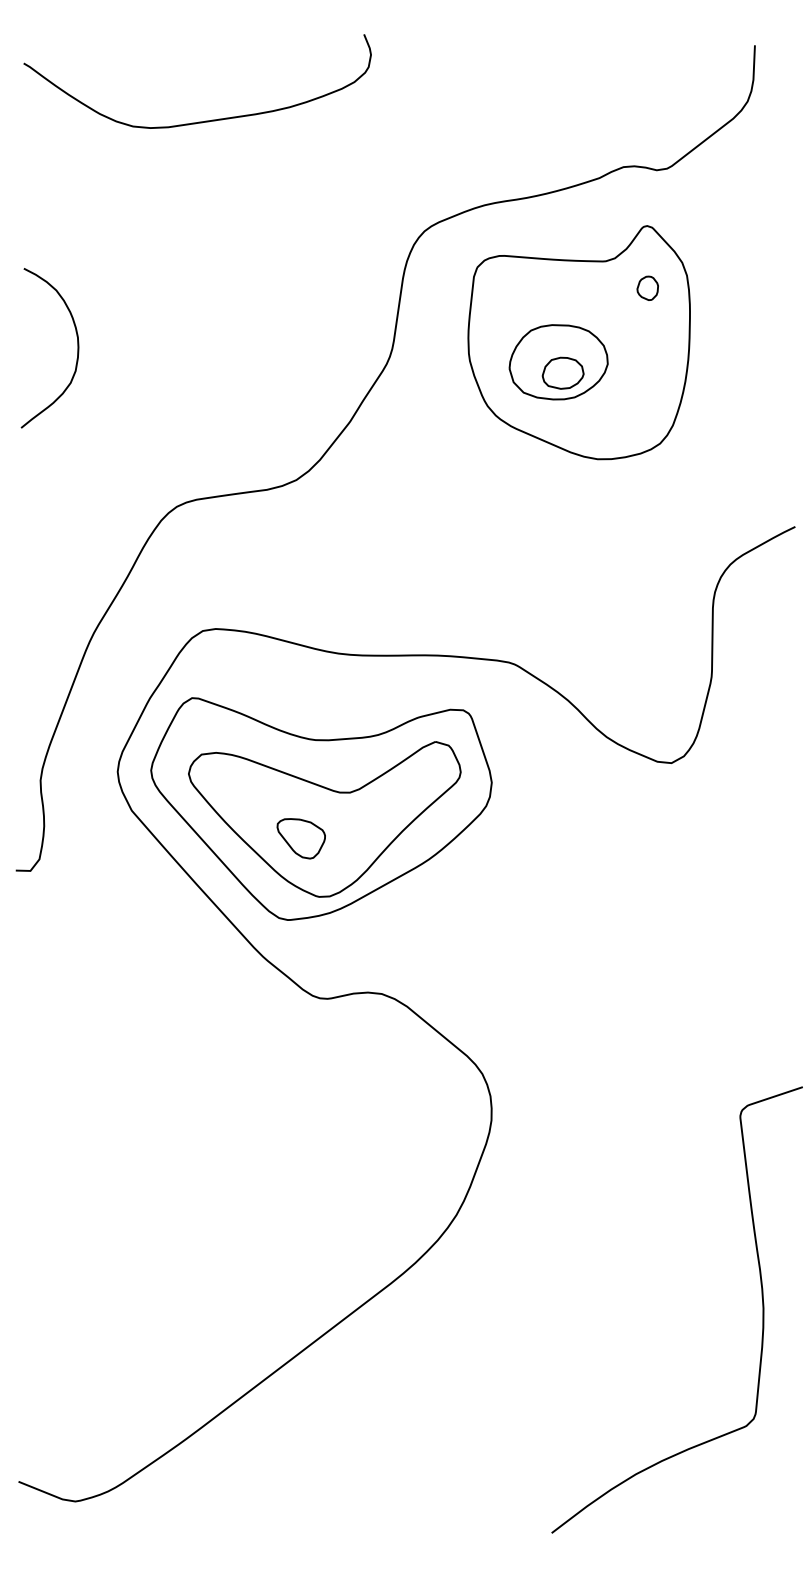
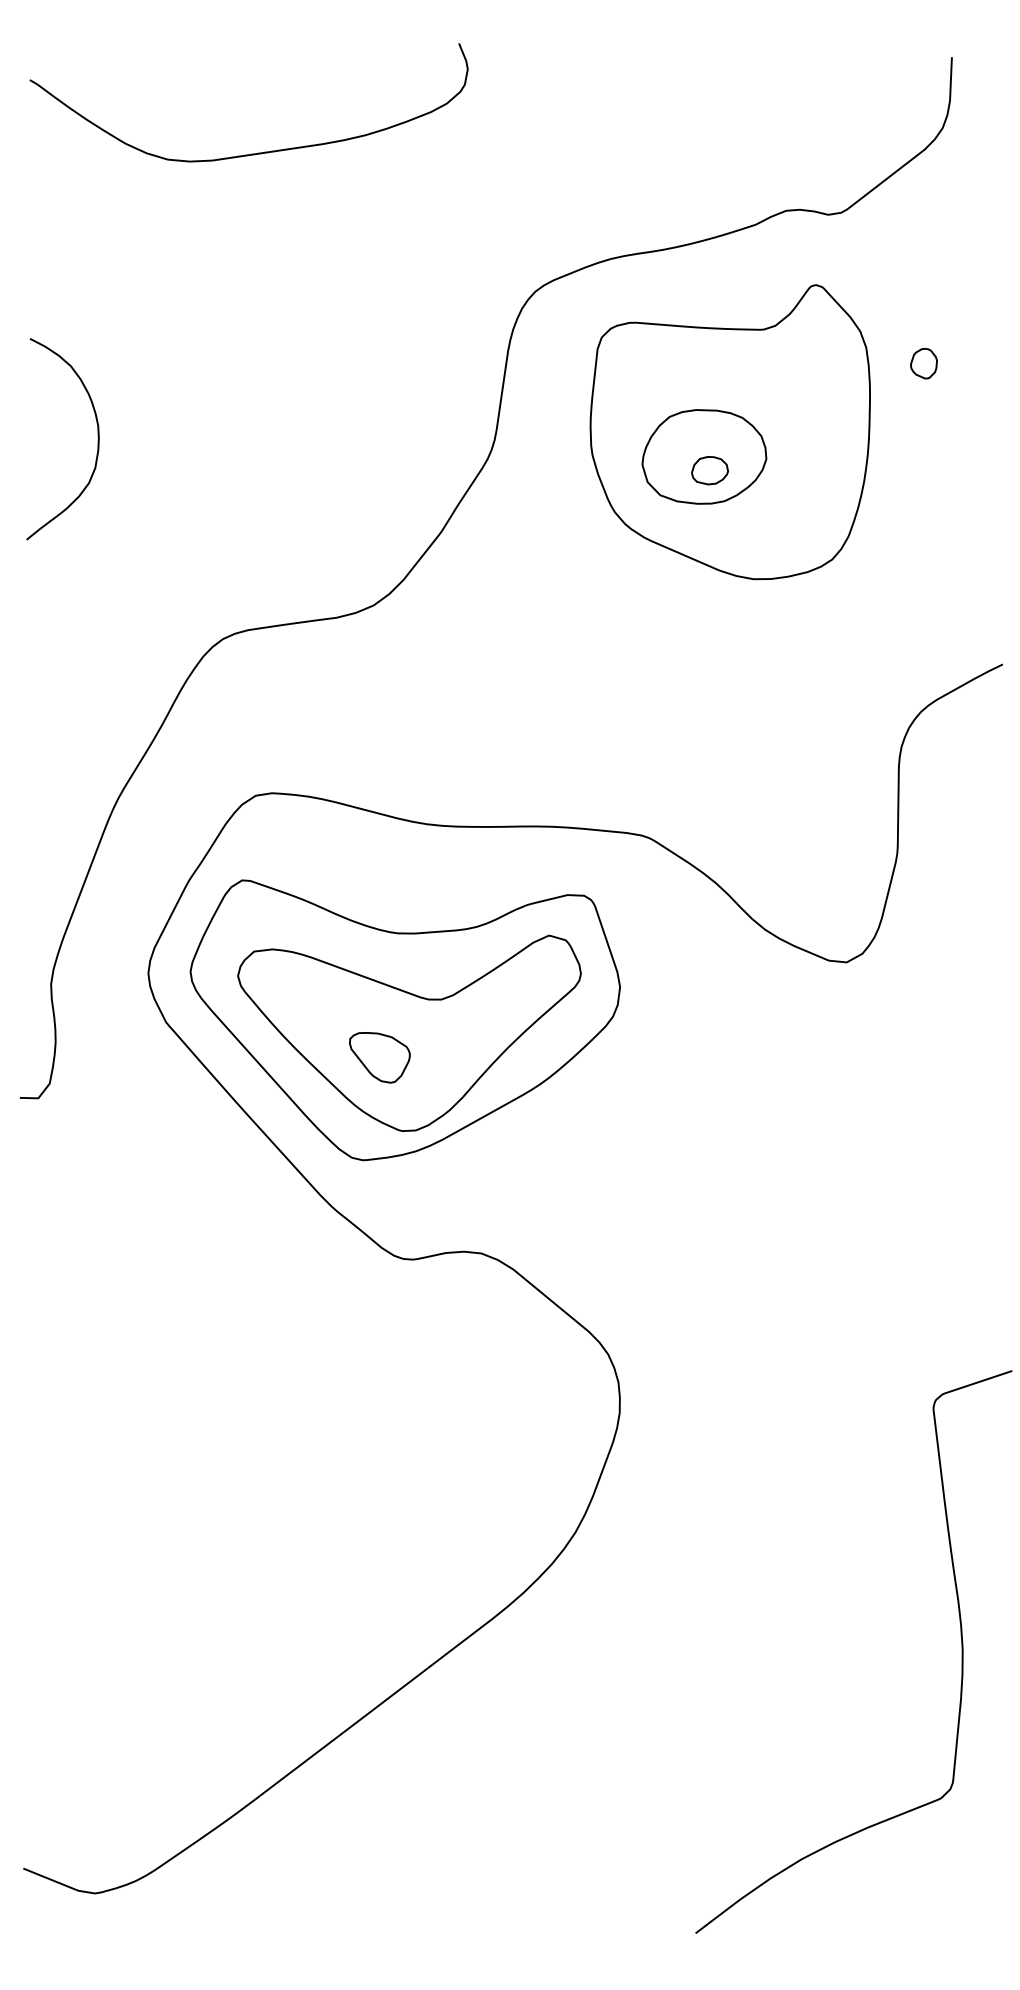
part: (647, 287) -> (923, 362), moved
part: (562, 372) -> (709, 469), size x0.7

